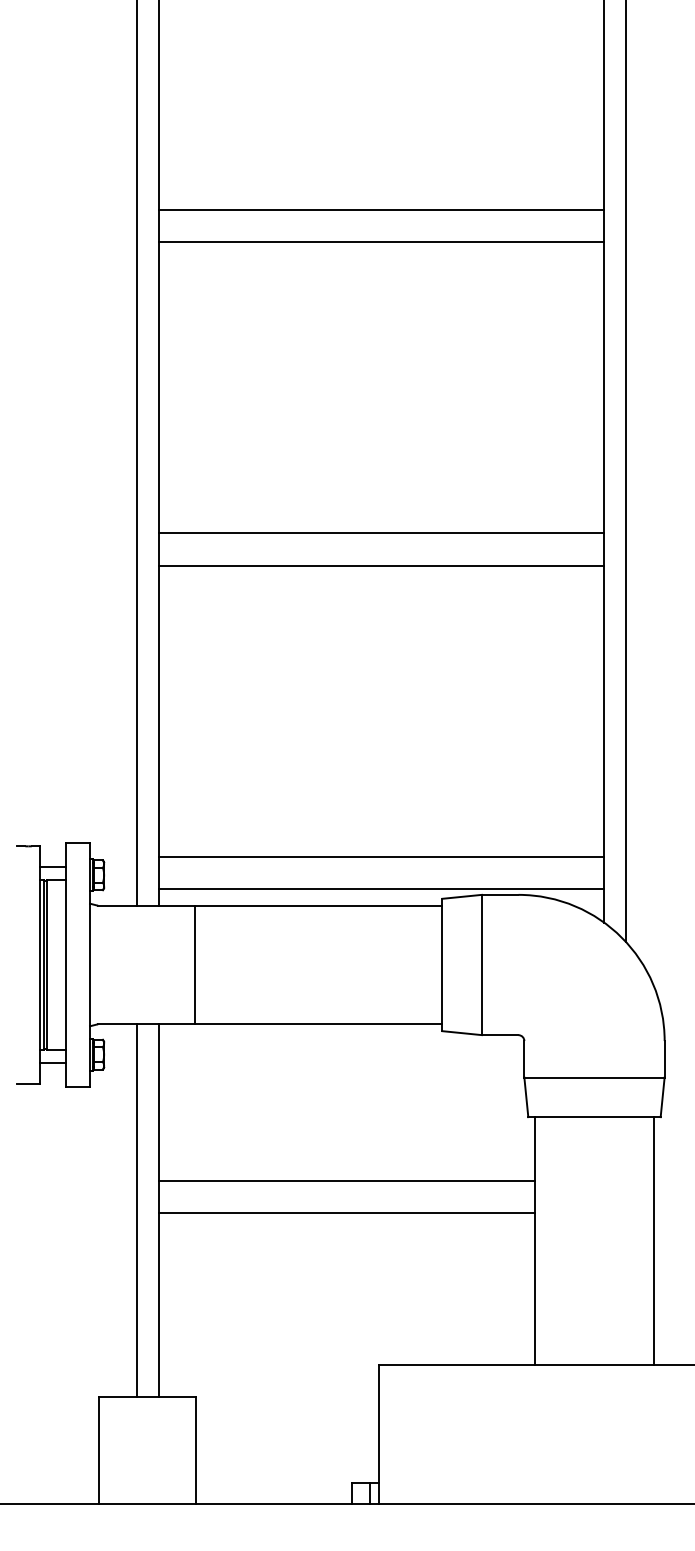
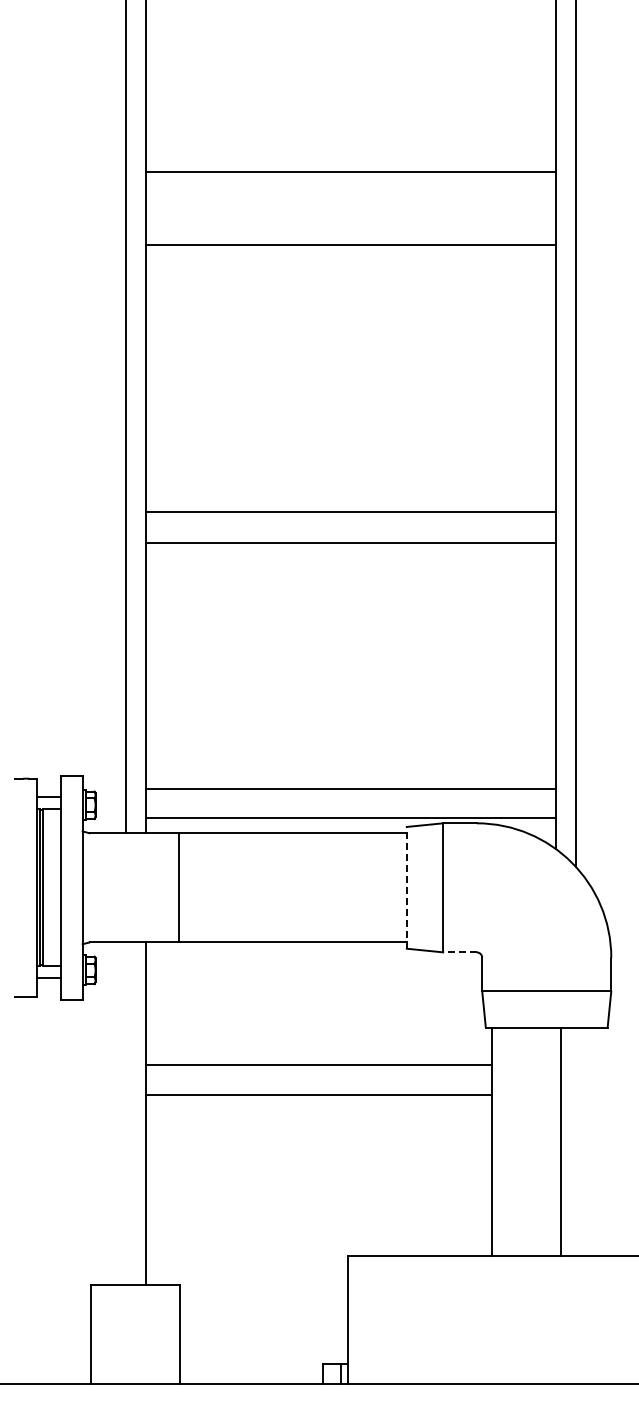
line: (381, 209) -> (350, 171), moved
line: (381, 241) -> (350, 244), moved
line: (381, 533) -> (350, 511), moved
line: (381, 565) -> (350, 542), moved
line: (442, 964) -> (406, 887), solid -> dashed
line: (499, 1035) -> (459, 952), solid -> dashed
line: (346, 1180) -> (318, 1065), moved
line: (136, 1210) -> (125, 1113), removed
line: (346, 1213) -> (318, 1095), moved
line: (654, 1240) -> (561, 1141), moved

